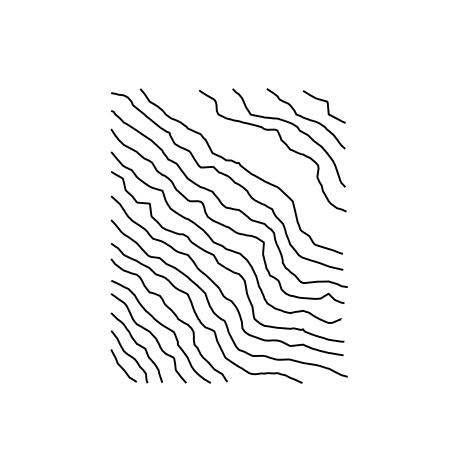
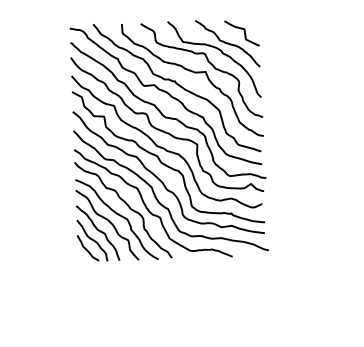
curve: (264, 154) -> (195, 73), added

